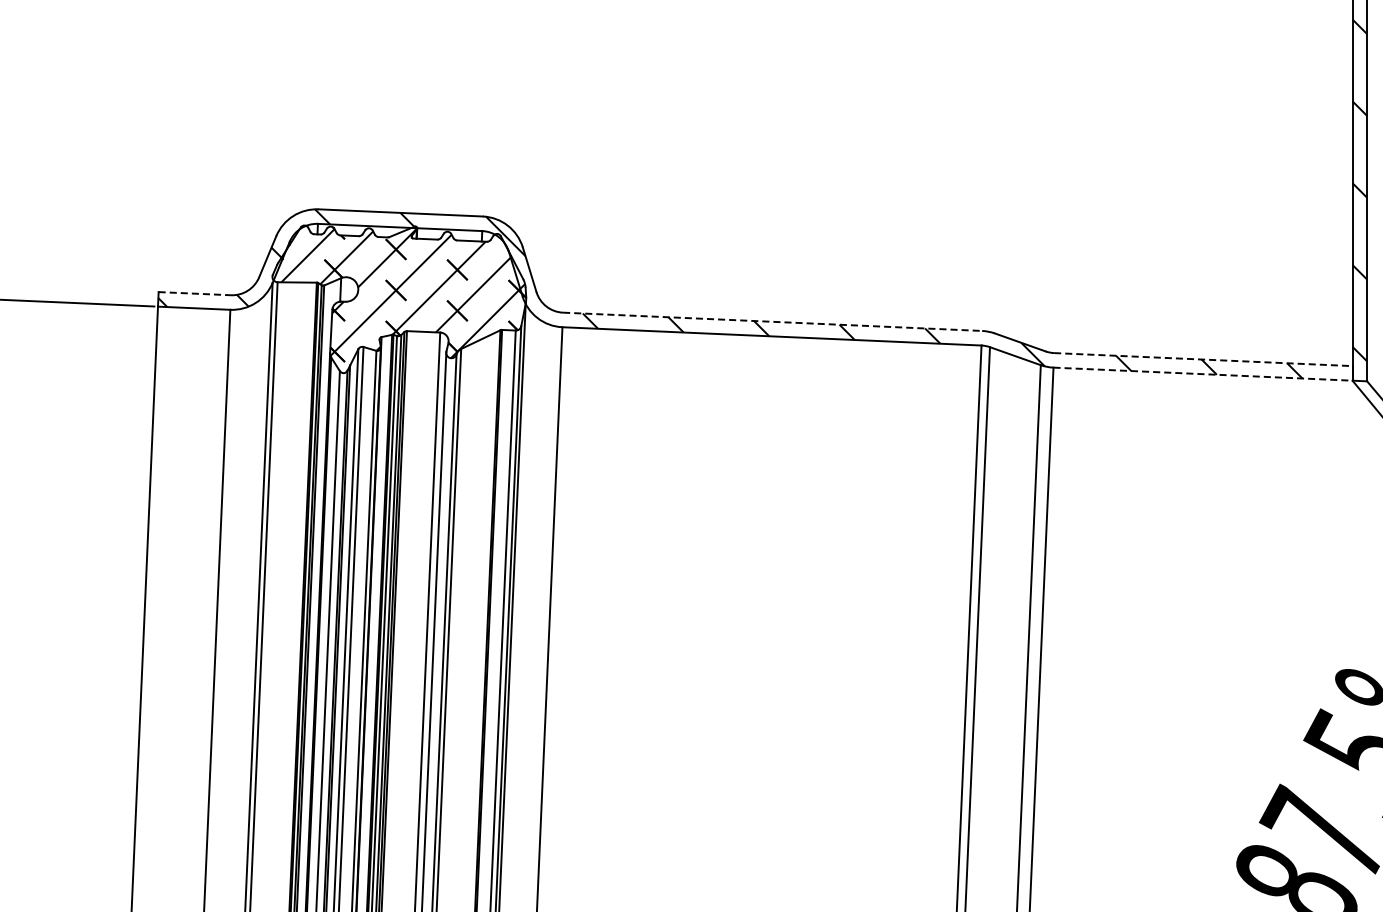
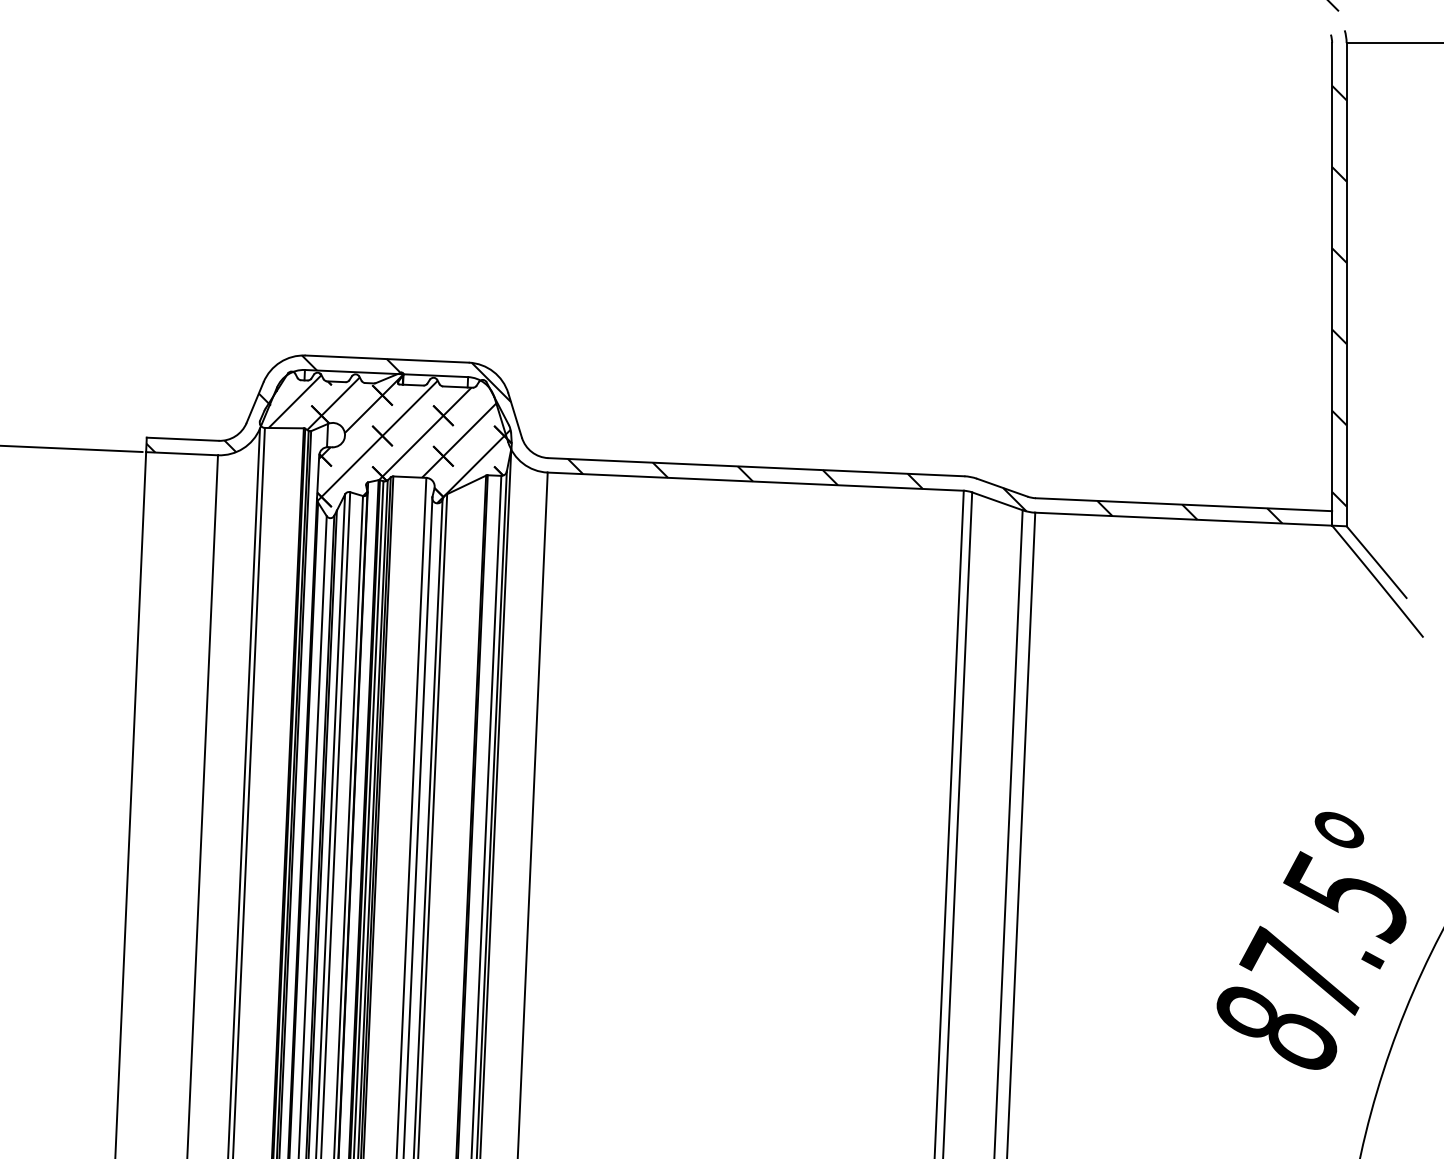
line: (194, 293) -> (182, 439), dashed -> solid
line: (772, 322) -> (756, 467), dashed -> solid
line: (1203, 359) -> (1184, 504), dashed -> solid
line: (1202, 374) -> (1183, 519), dashed -> solid

